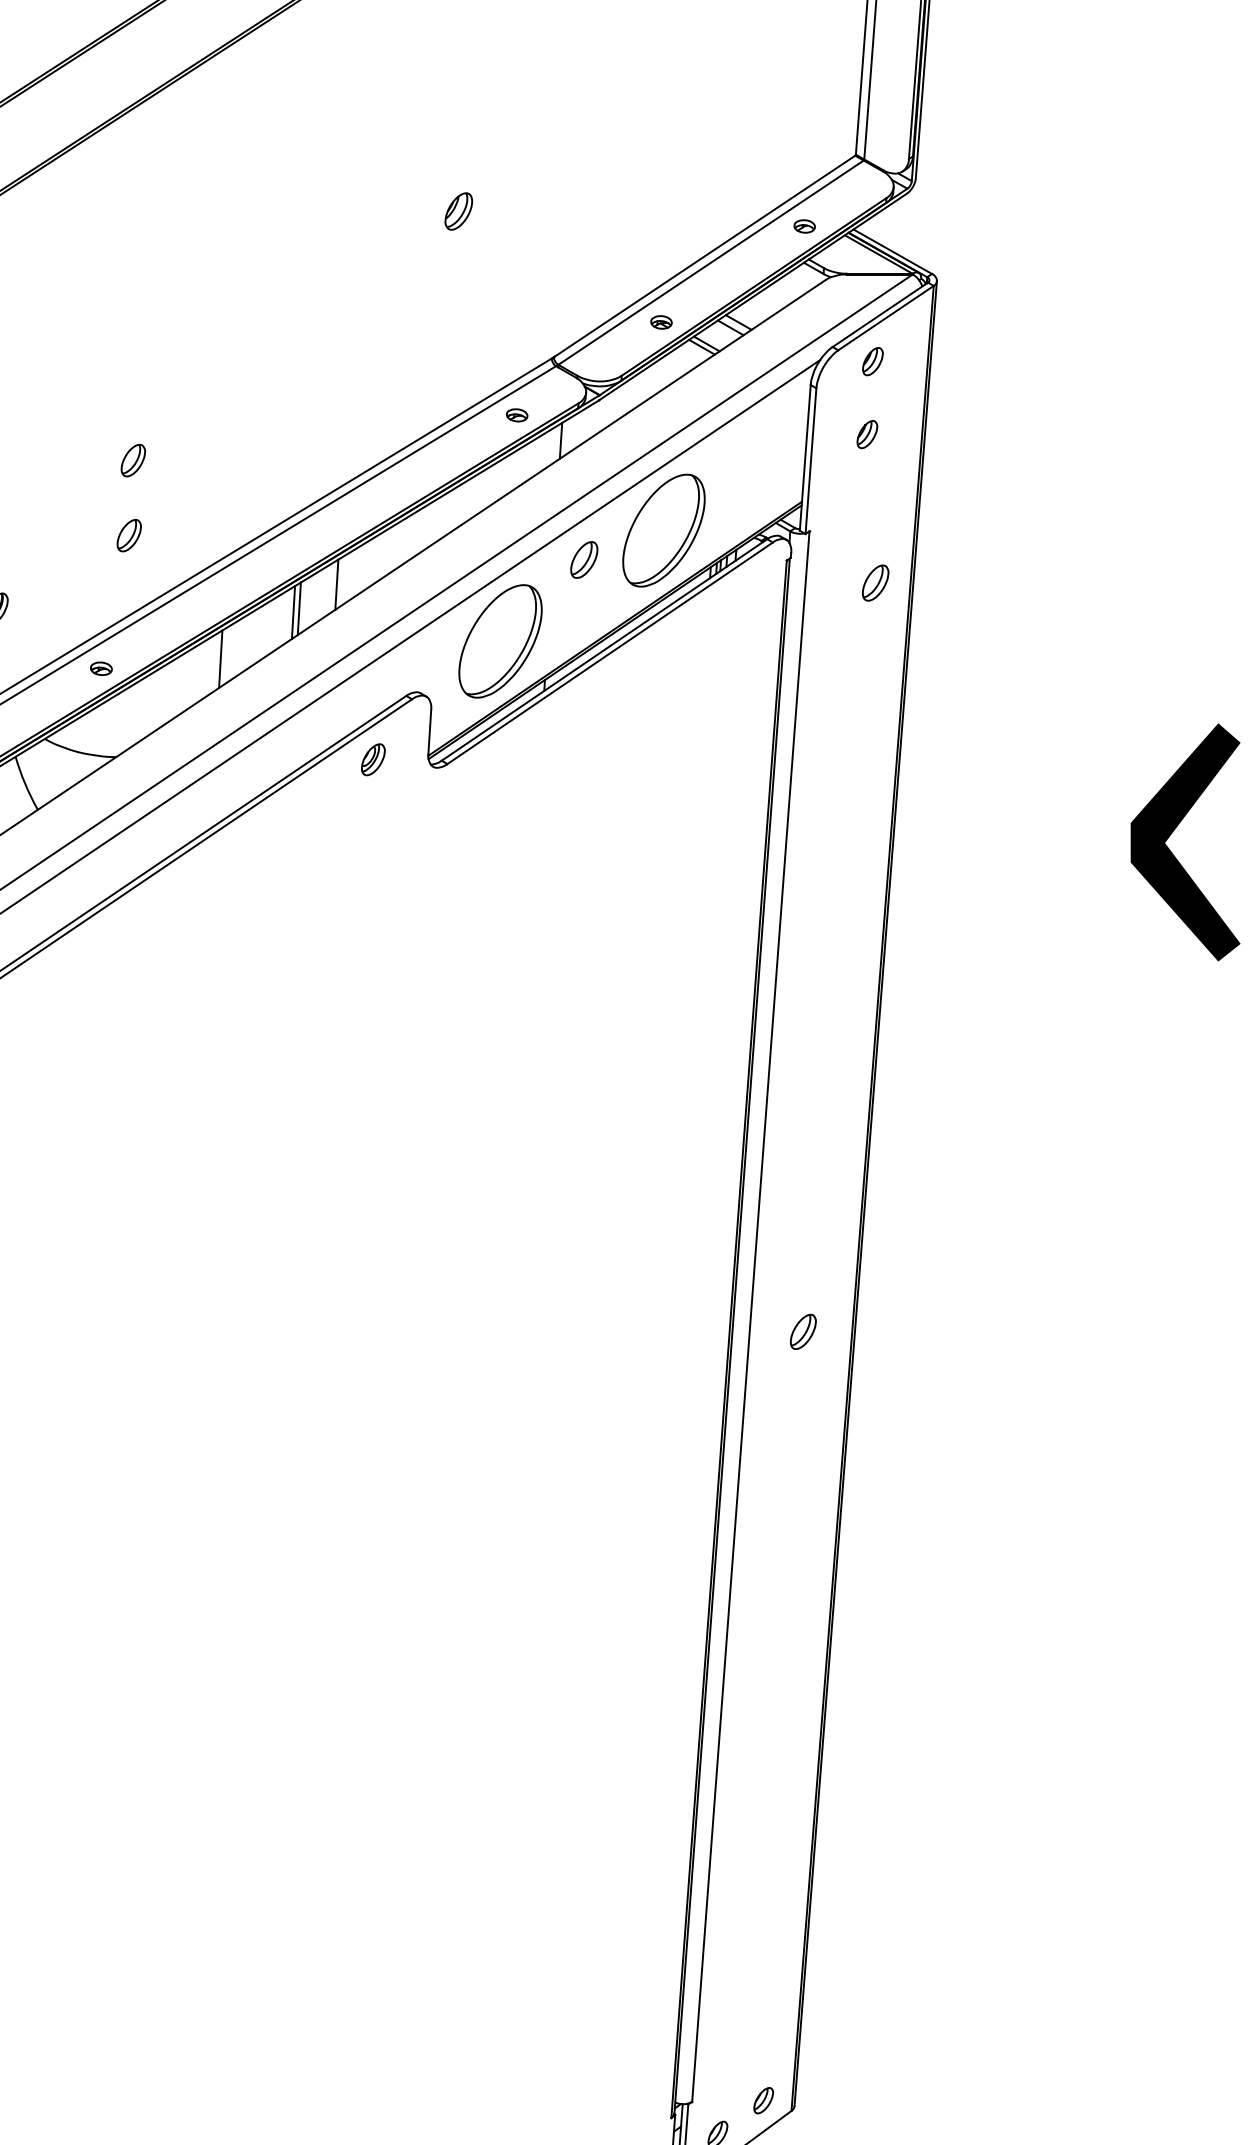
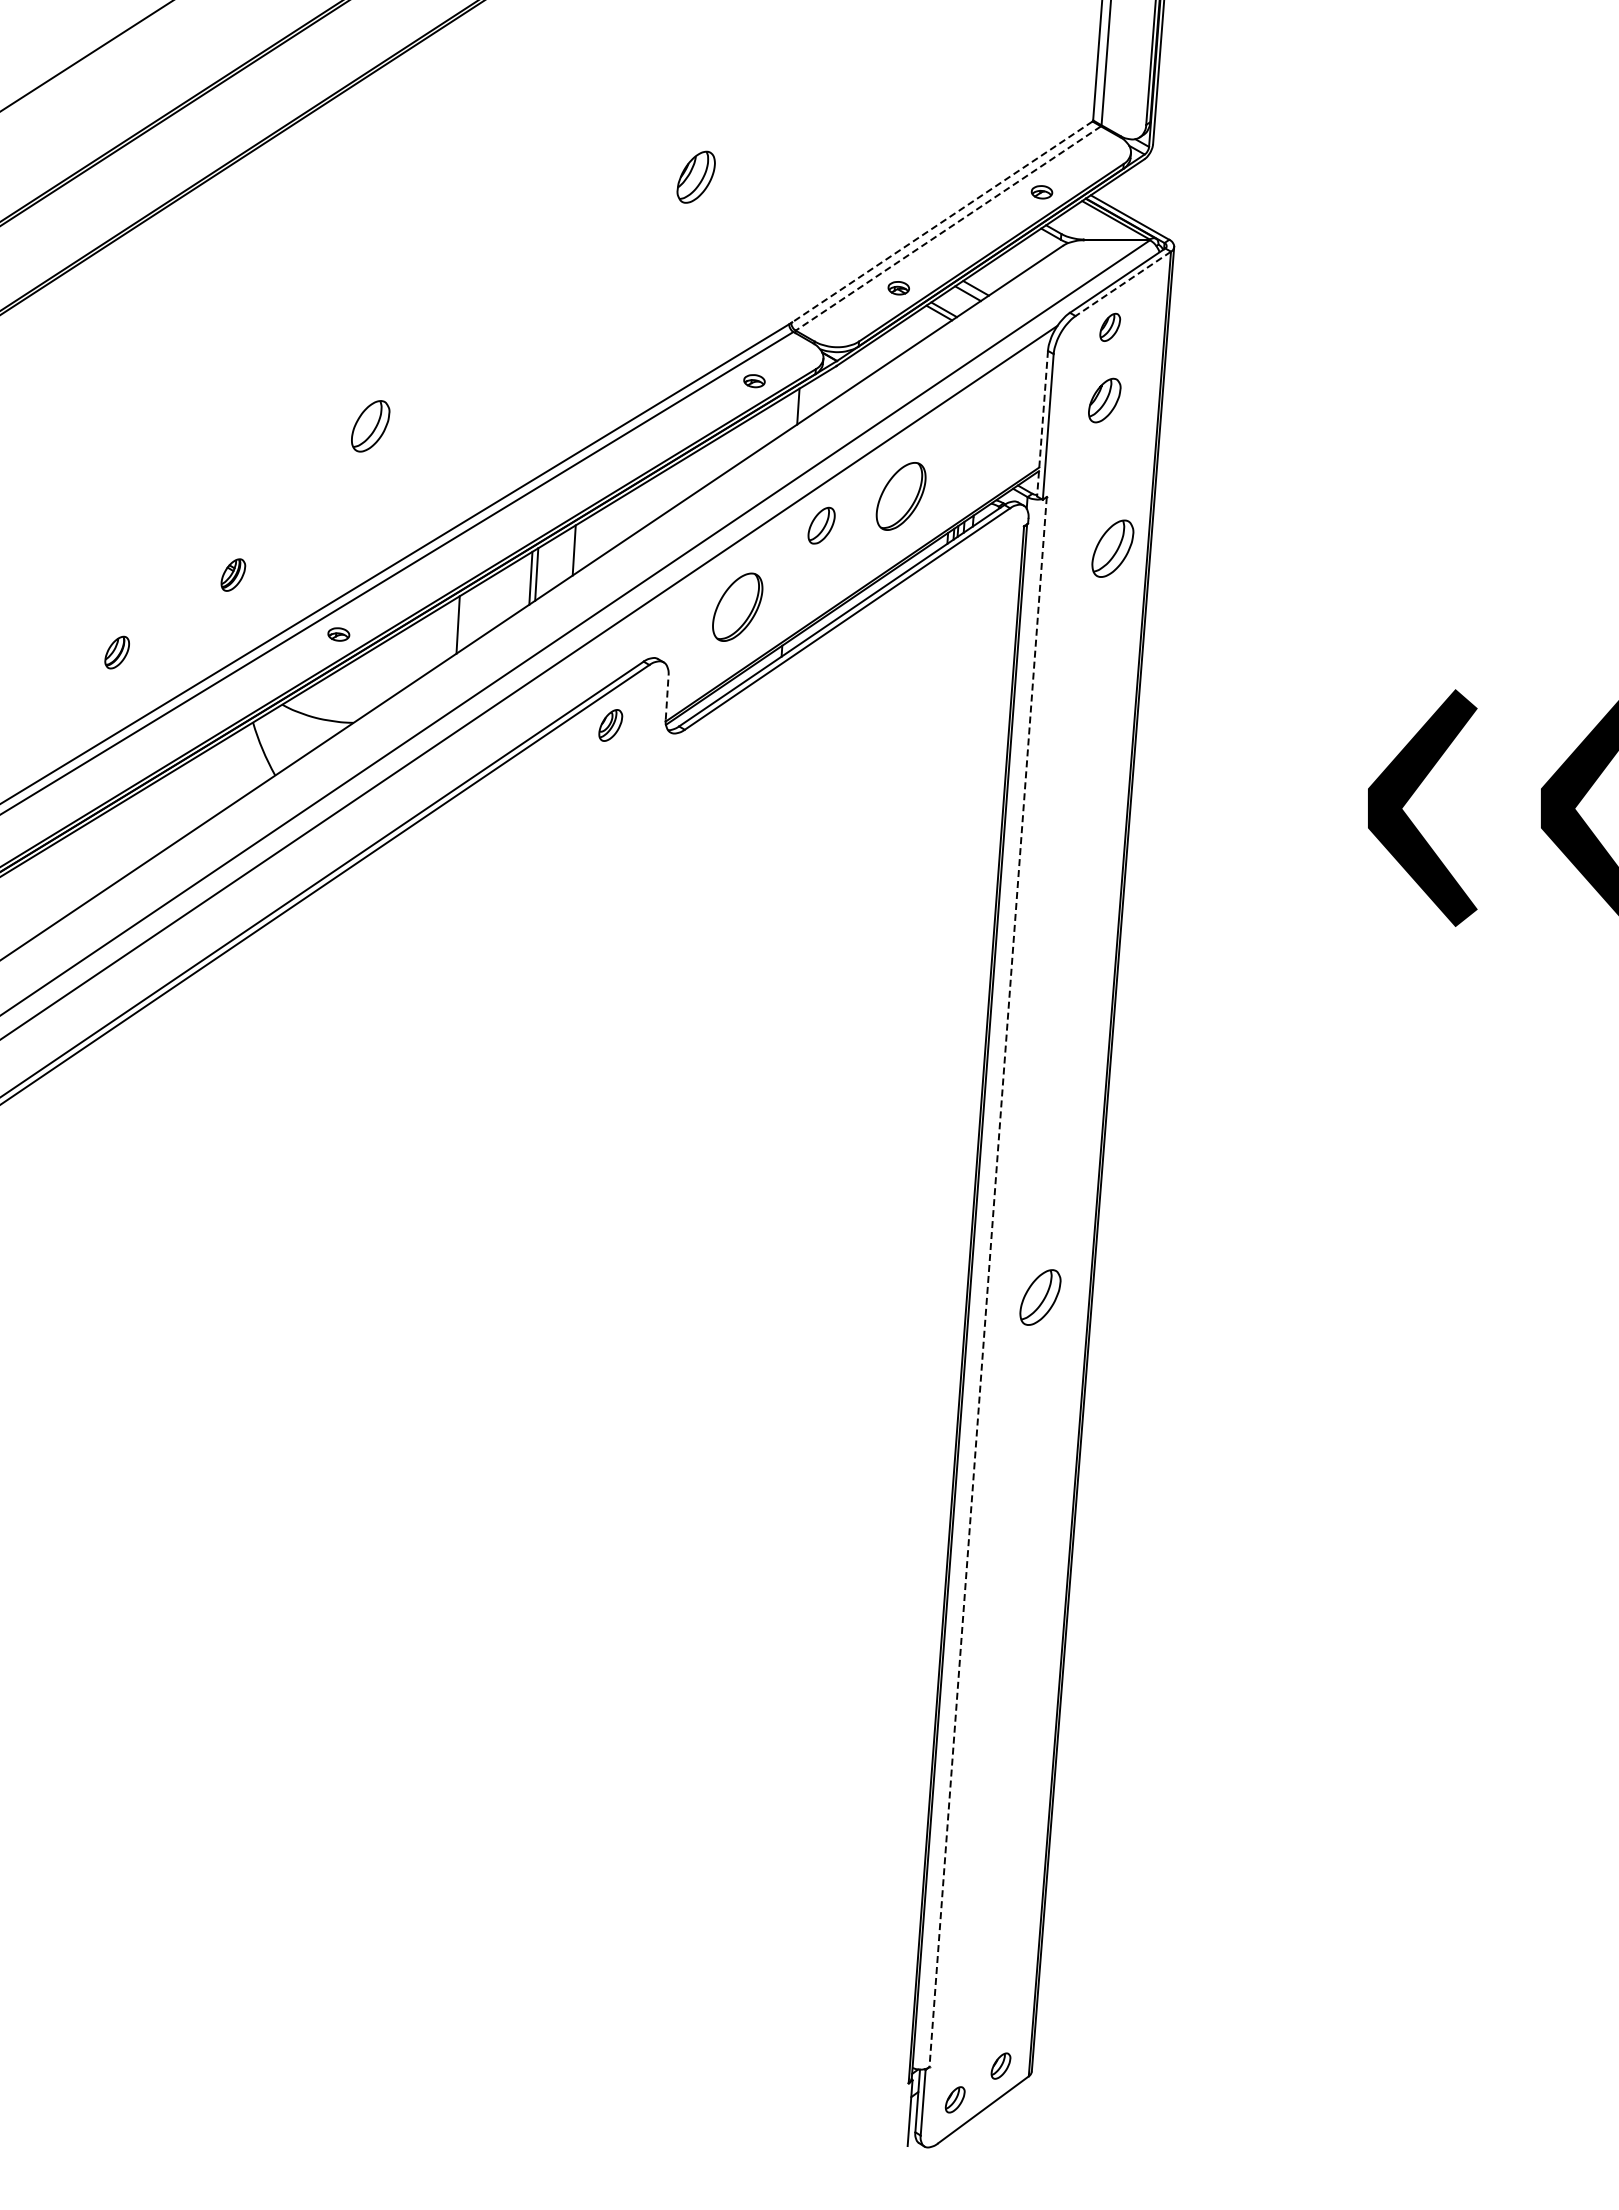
part: (458, 211) -> (695, 177), size x1.4
line: (705, 255) -> (942, 221), solid -> dashed
line: (711, 262) -> (948, 228), solid -> dashed
line: (886, 317) -> (1123, 283), solid -> dashed
part: (867, 433) -> (1104, 399), size x1.6
line: (805, 458) -> (1042, 424), solid -> dashed
part: (133, 460) -> (370, 426), size x1.6
part: (663, 530) -> (900, 496), size x0.6
part: (129, 534) -> (366, 500), removed
part: (875, 582) -> (1112, 548), size x1.6
part: (500, 641) -> (737, 607), size x0.6
line: (430, 731) -> (667, 697), solid -> dashed
line: (751, 1316) -> (988, 1282), solid -> dashed
part: (803, 1331) -> (1040, 1297), size x1.6

